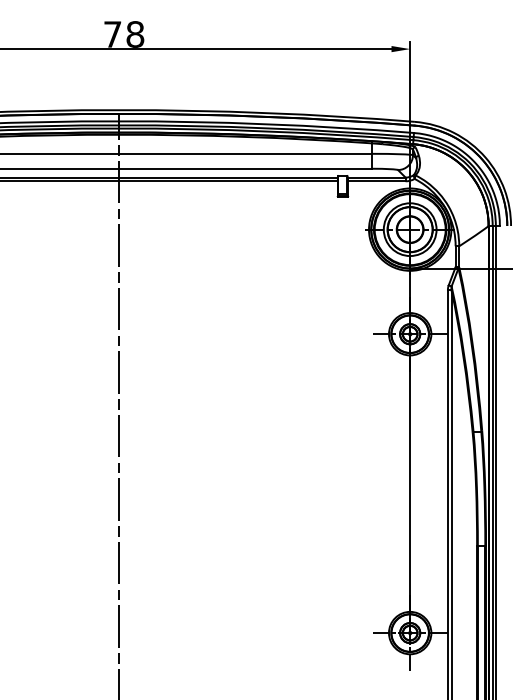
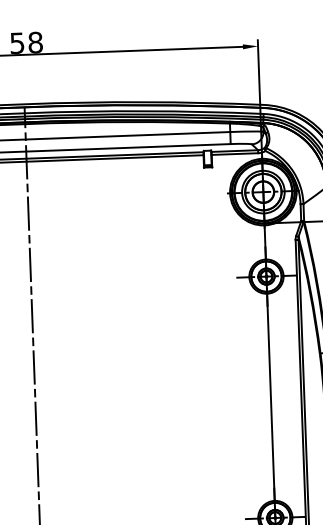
text: (112, 34) -> (17, 43), 78 -> 58

